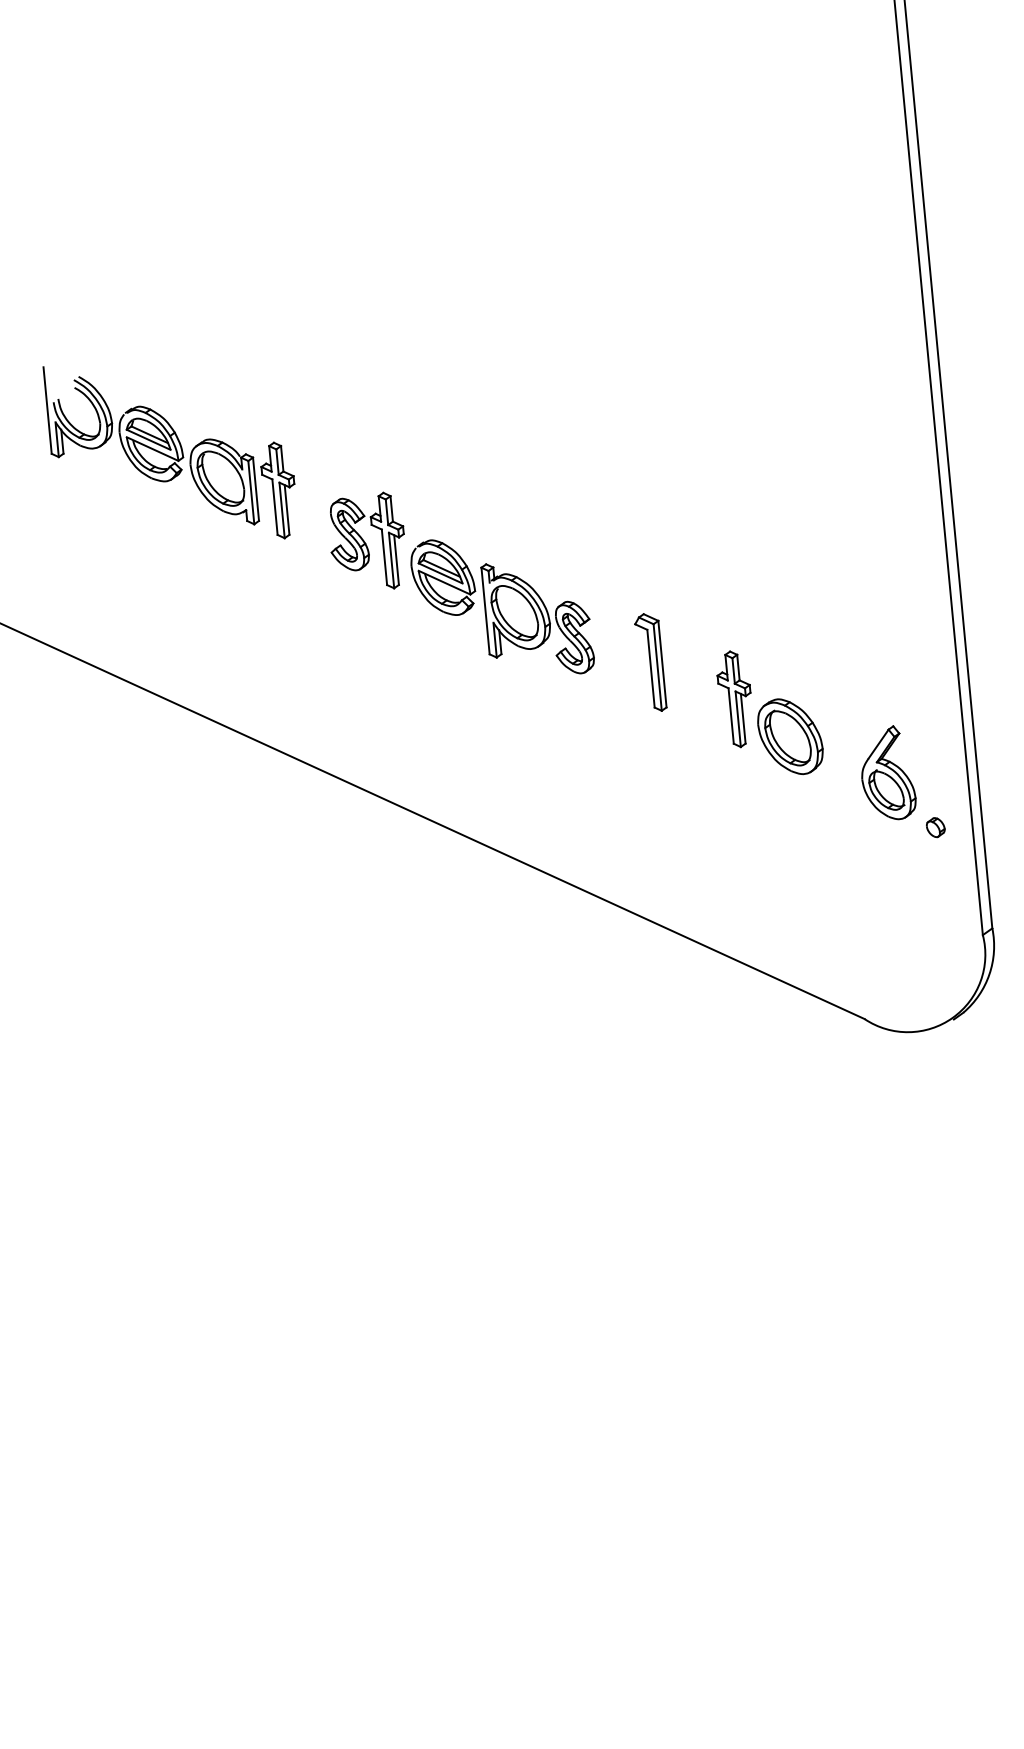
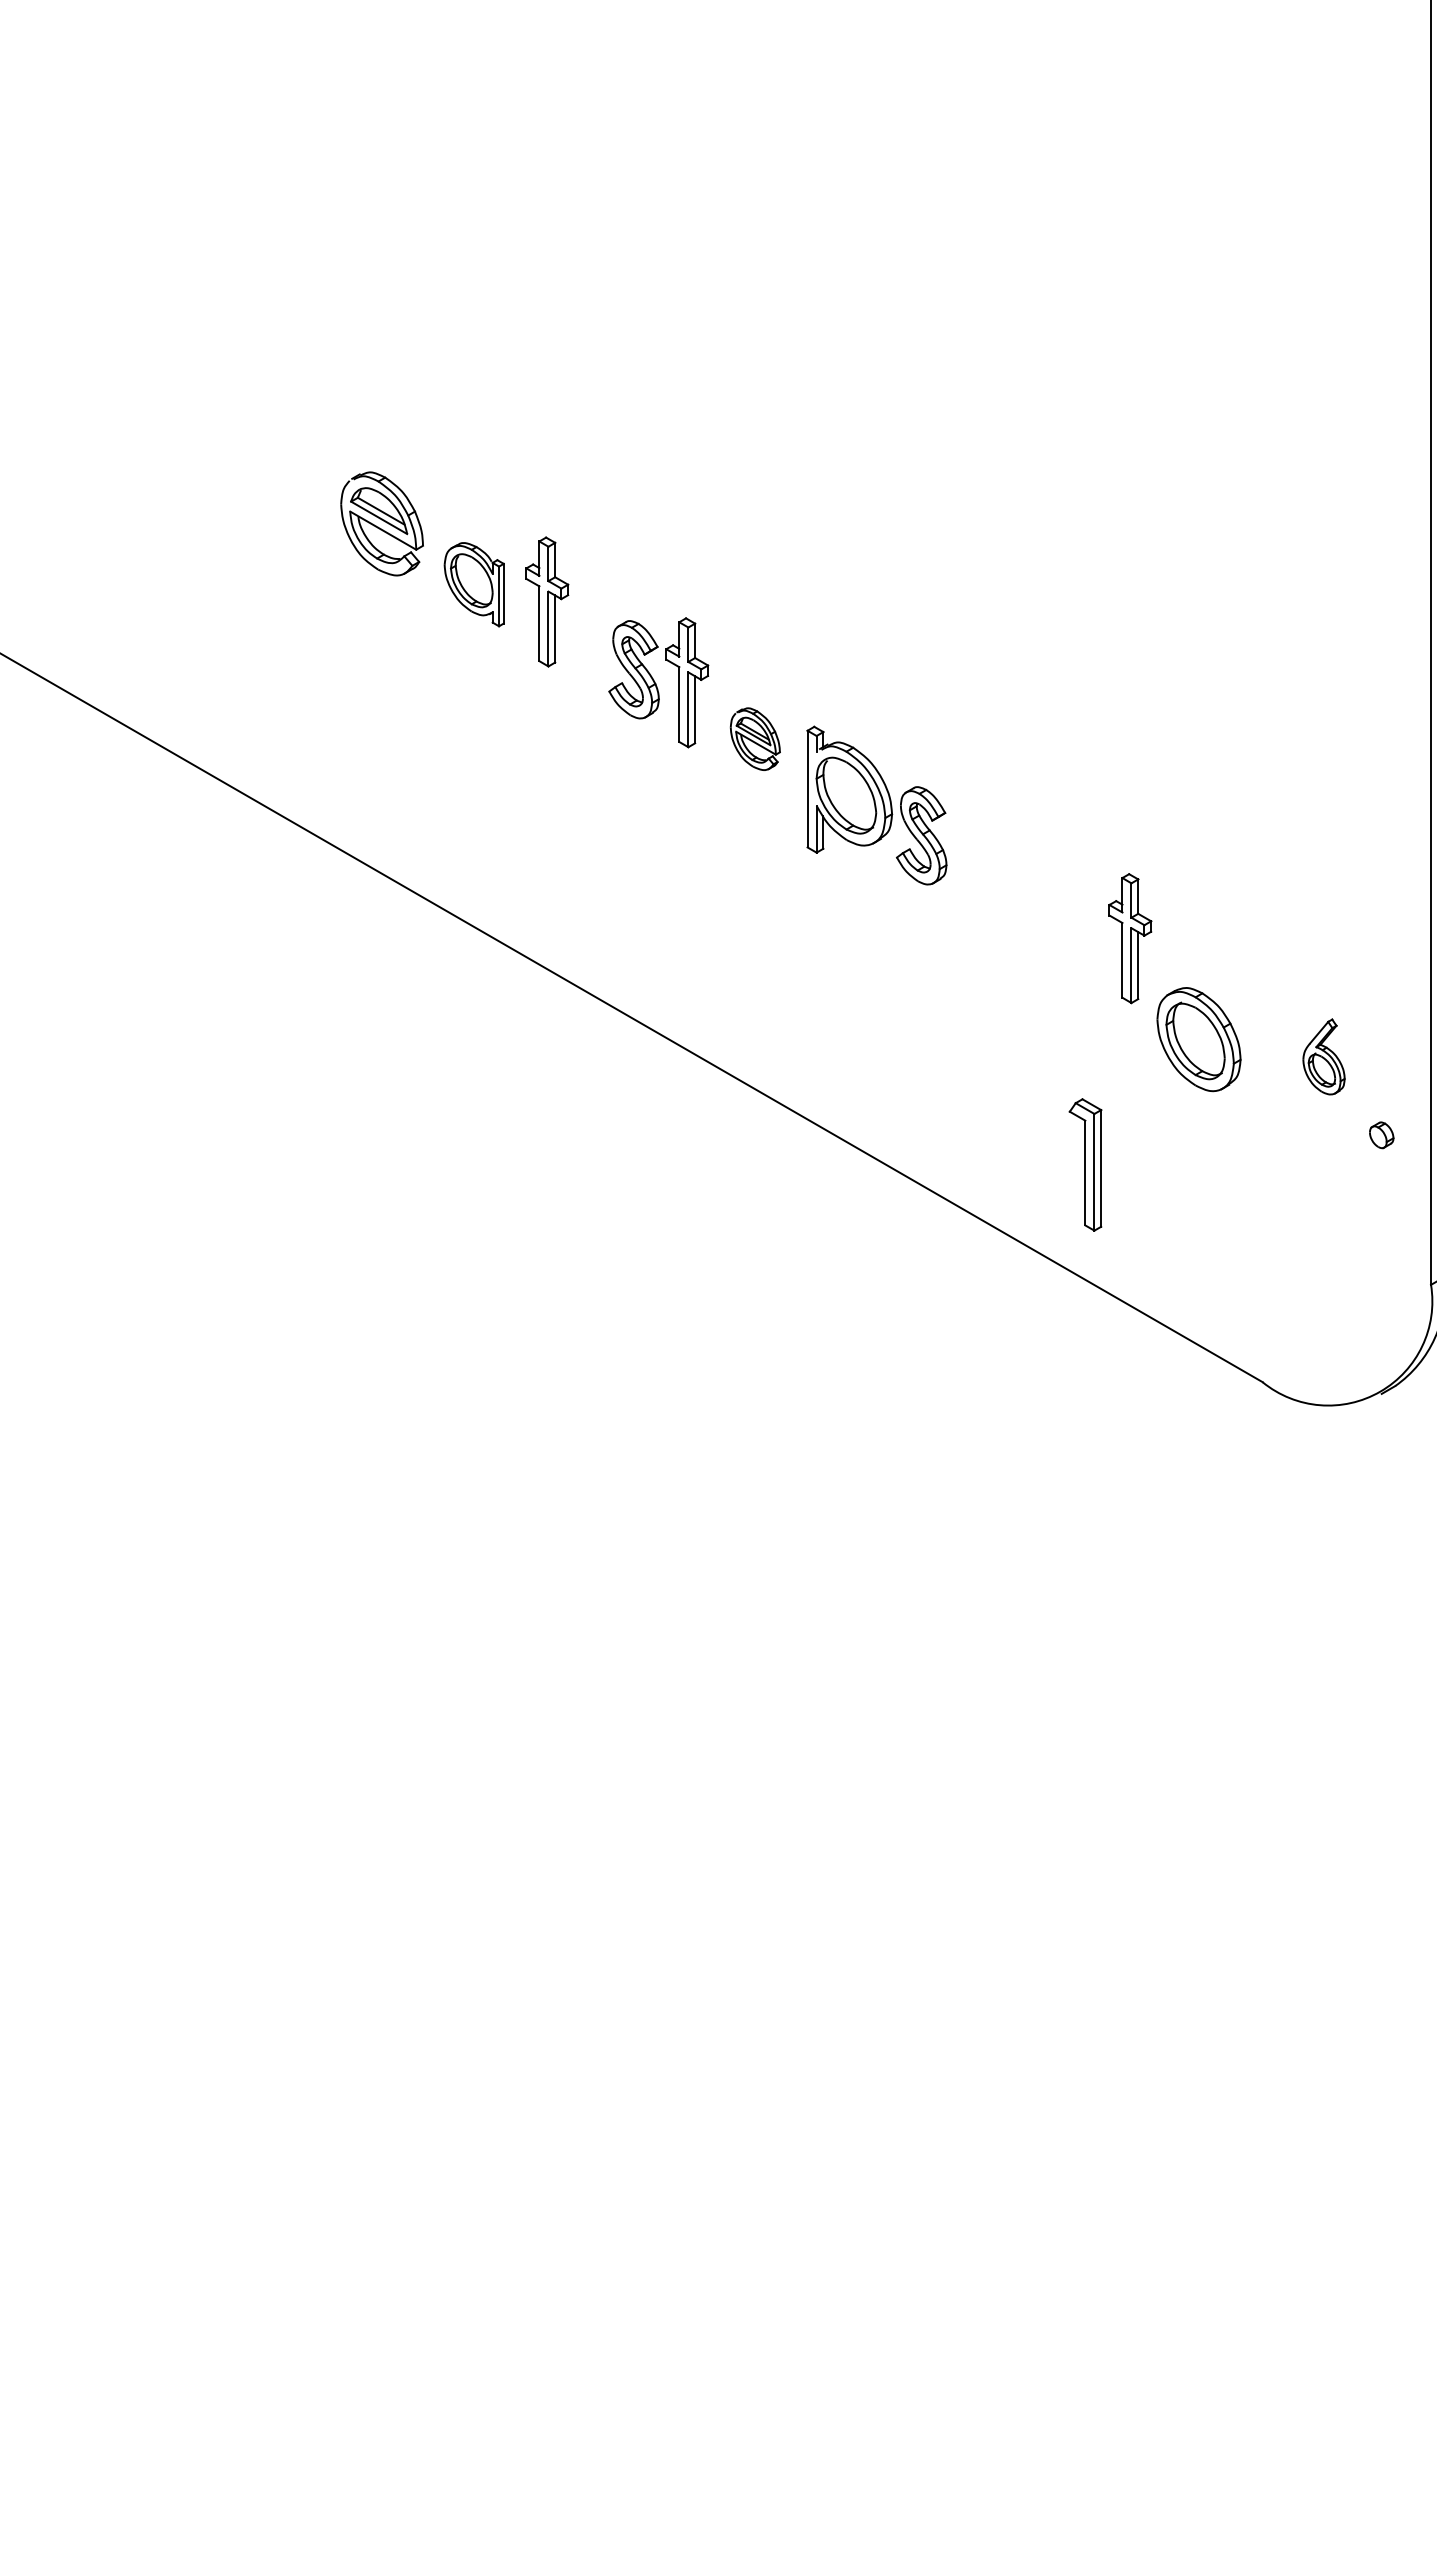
part: (89, 401) -> (305, 459), removed
part: (224, 482) -> (474, 584), size x0.7
part: (443, 577) -> (755, 738), size x0.6
part: (650, 662) -> (1085, 1164), moved
part: (790, 736) -> (1198, 1039), moved
part: (887, 773) -> (1323, 1056), size x0.6

